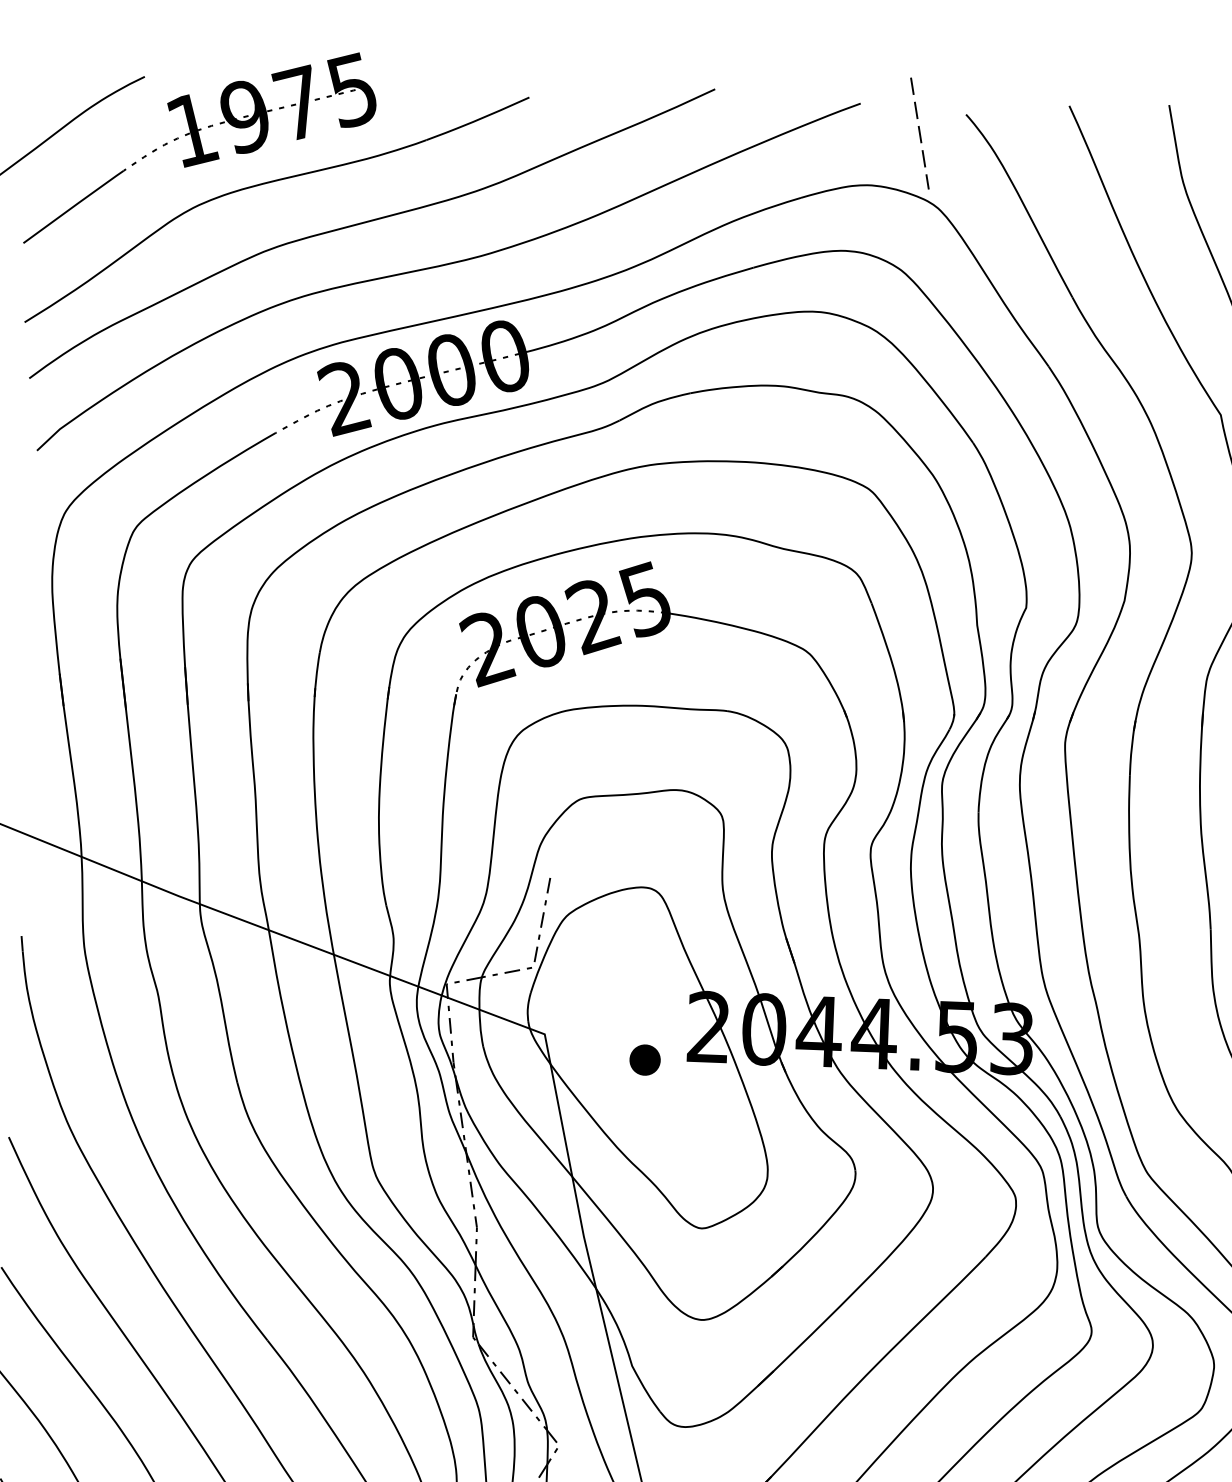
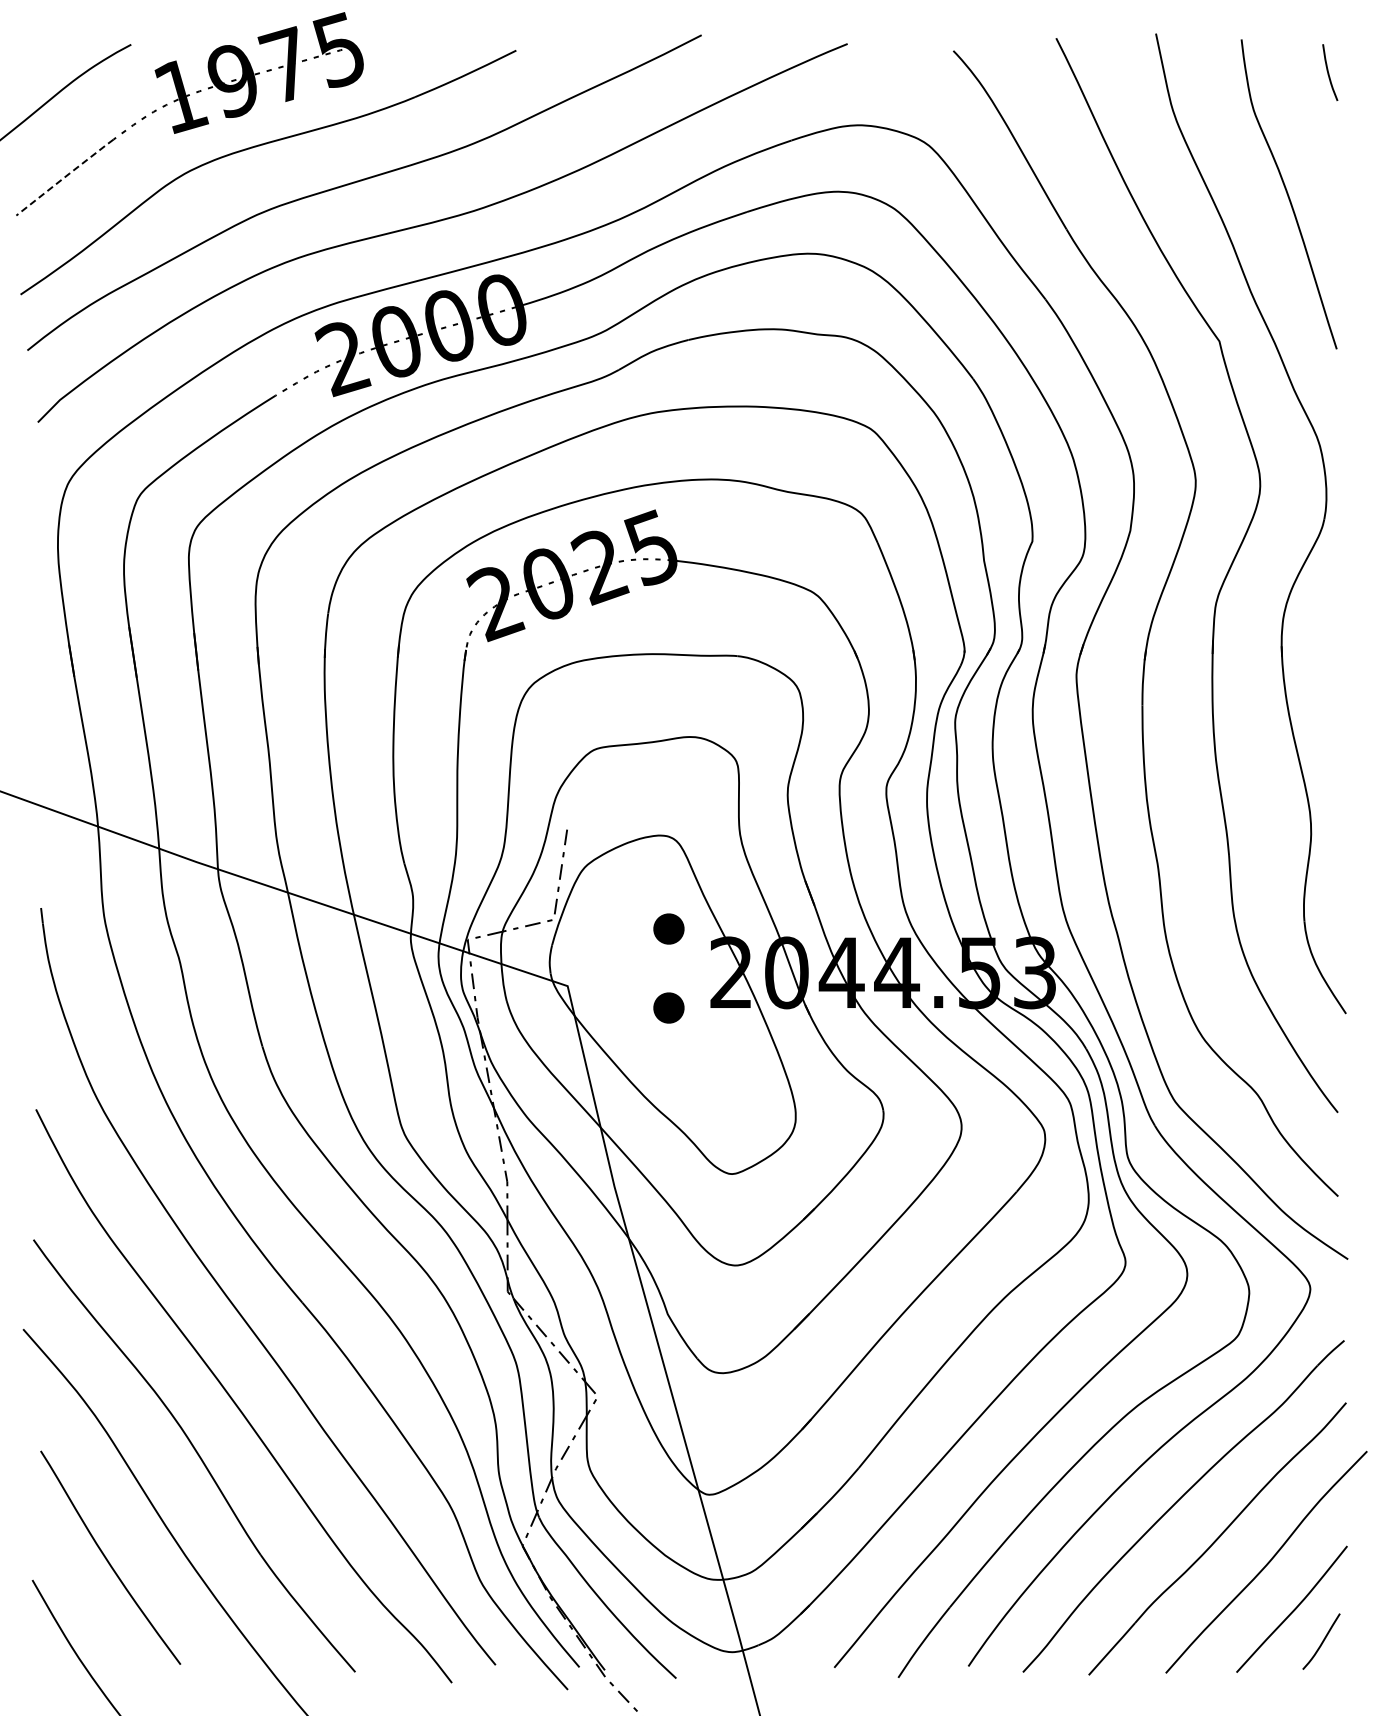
line: (919, 133) -> (907, 71), removed
line: (74, 207) -> (65, 177), solid -> dashed
part: (647, 980) -> (668, 928), added

